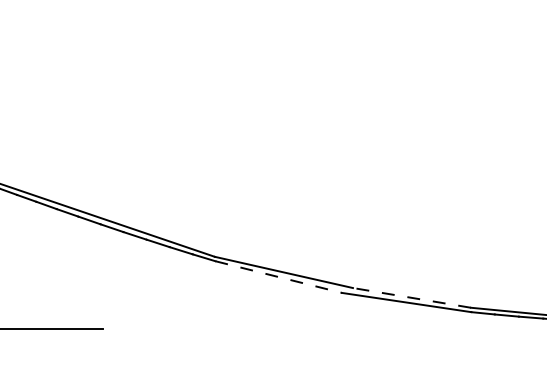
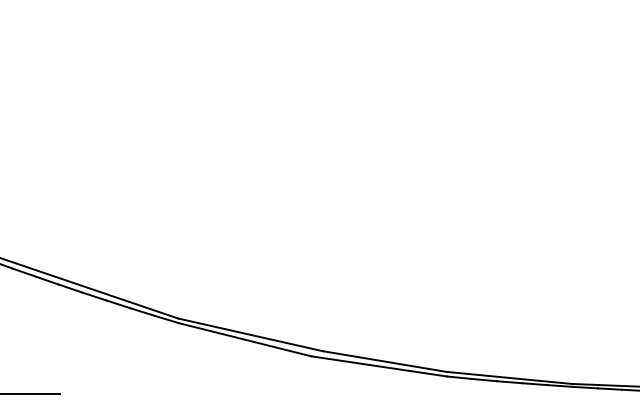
line: (279, 276) -> (245, 339), dashed -> solid
line: (411, 297) -> (384, 361), dashed -> solid

